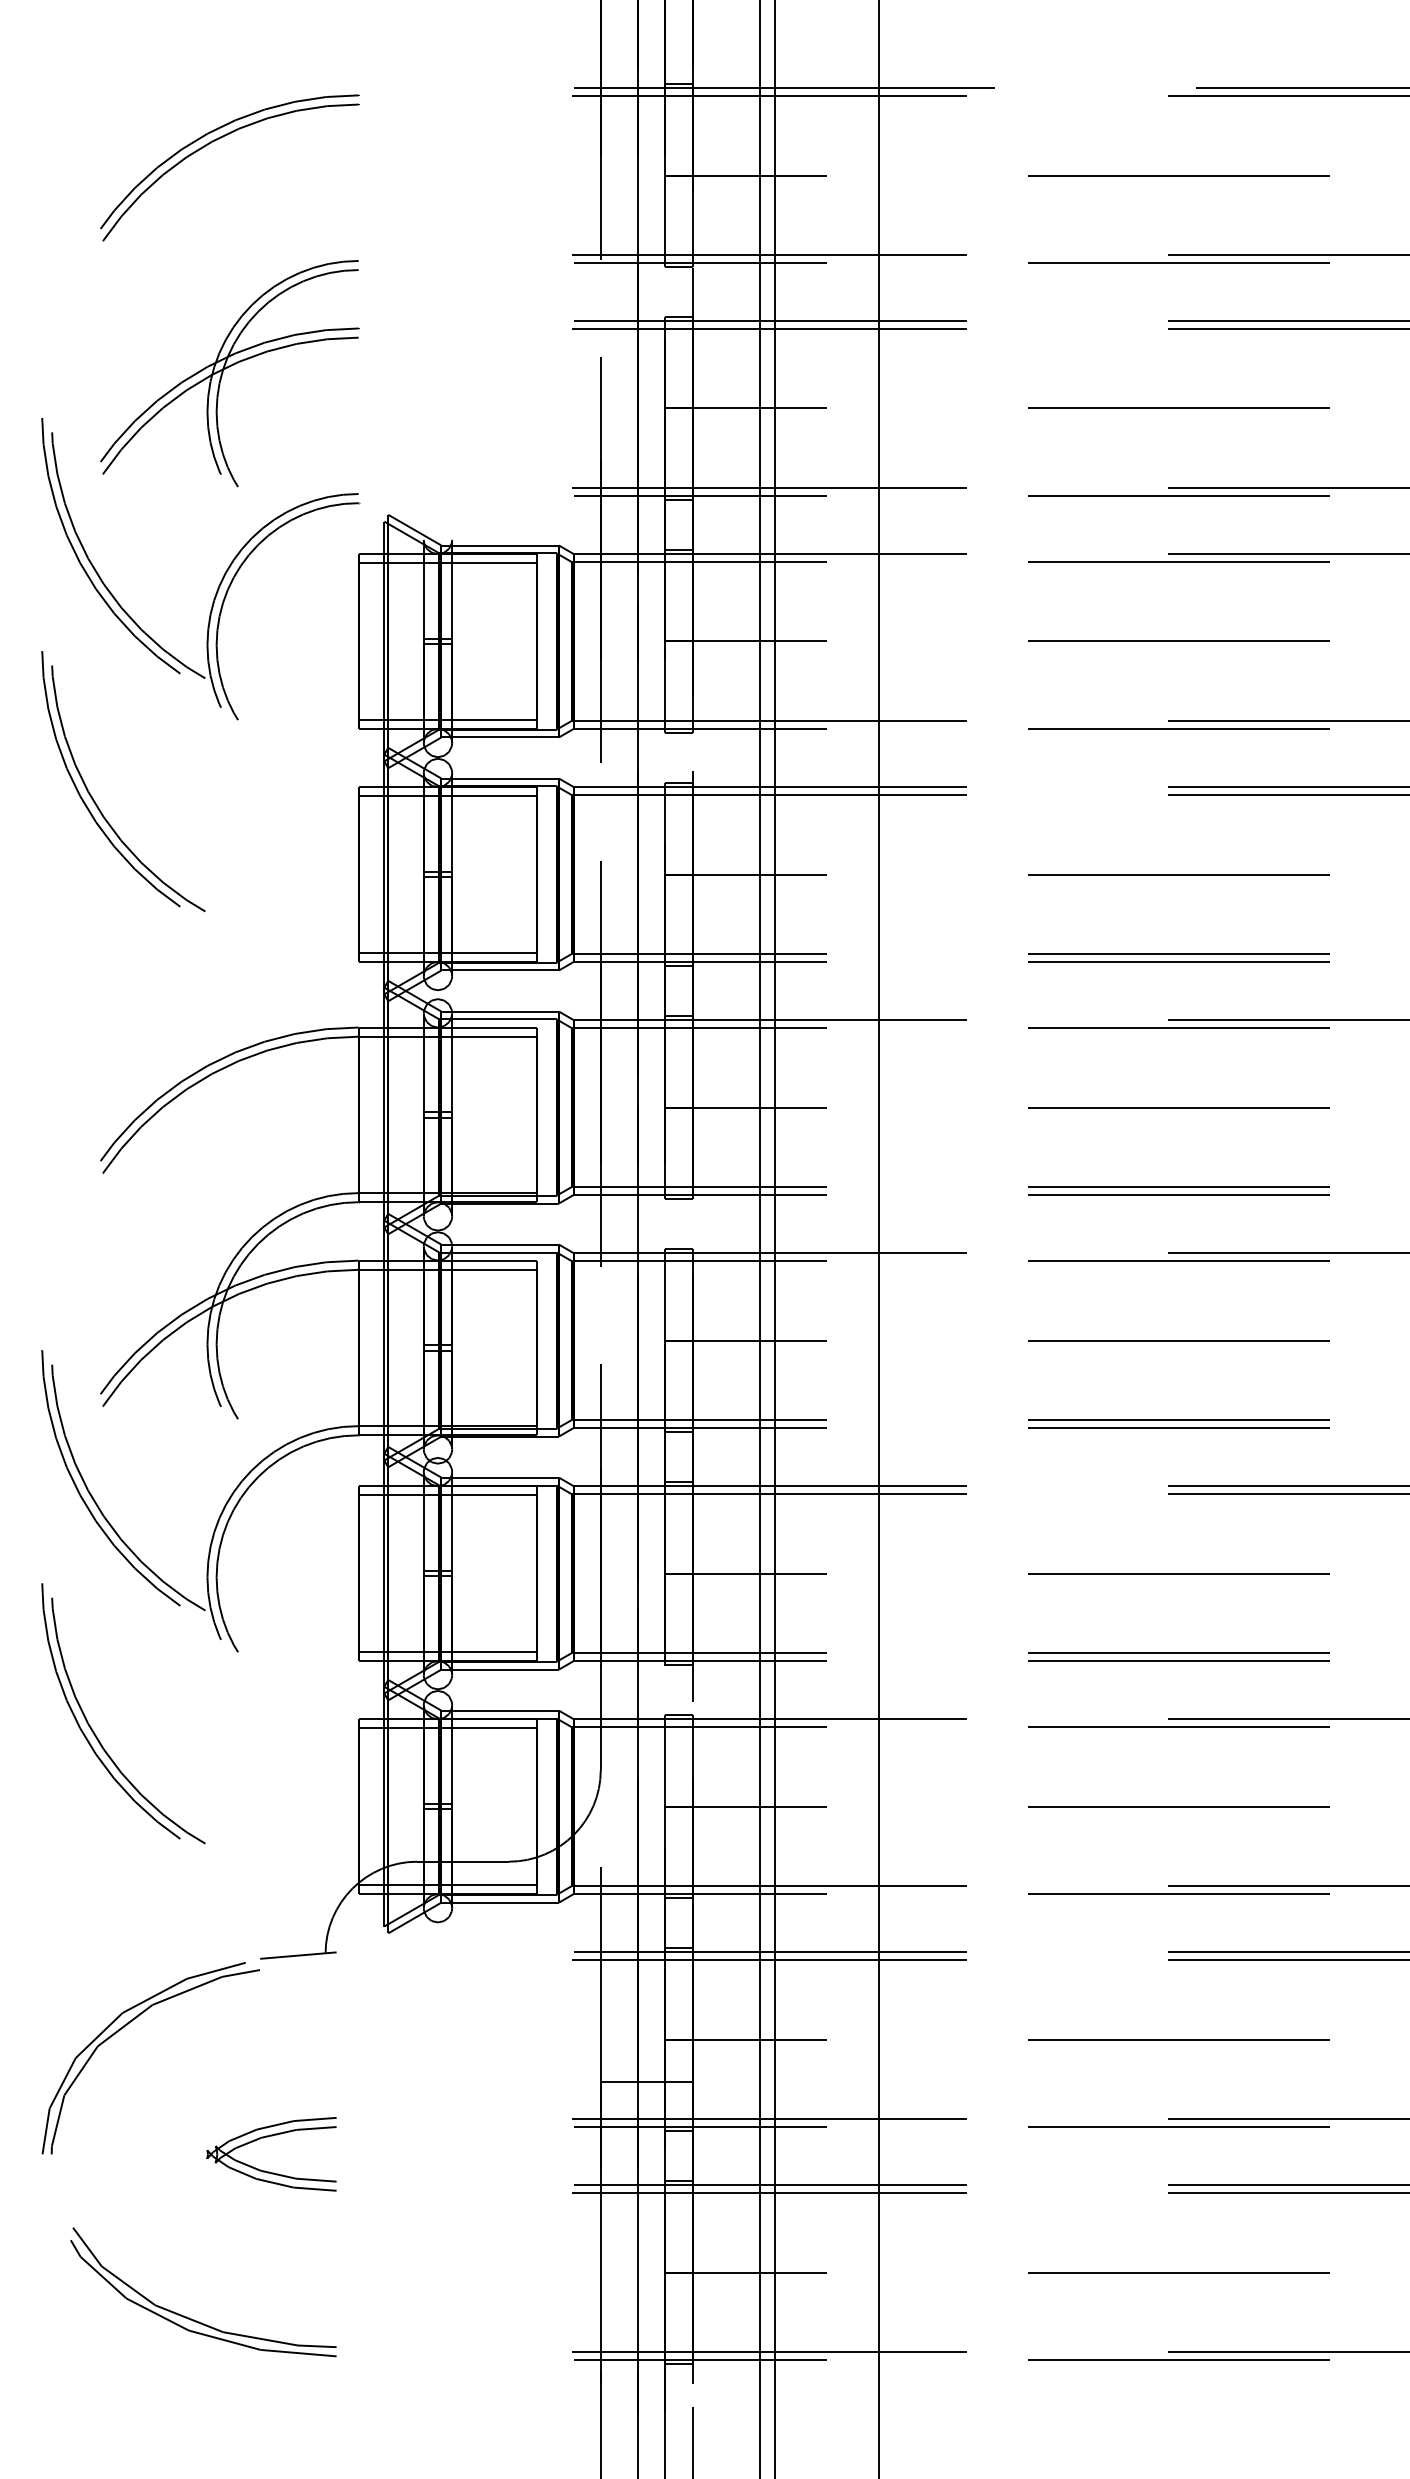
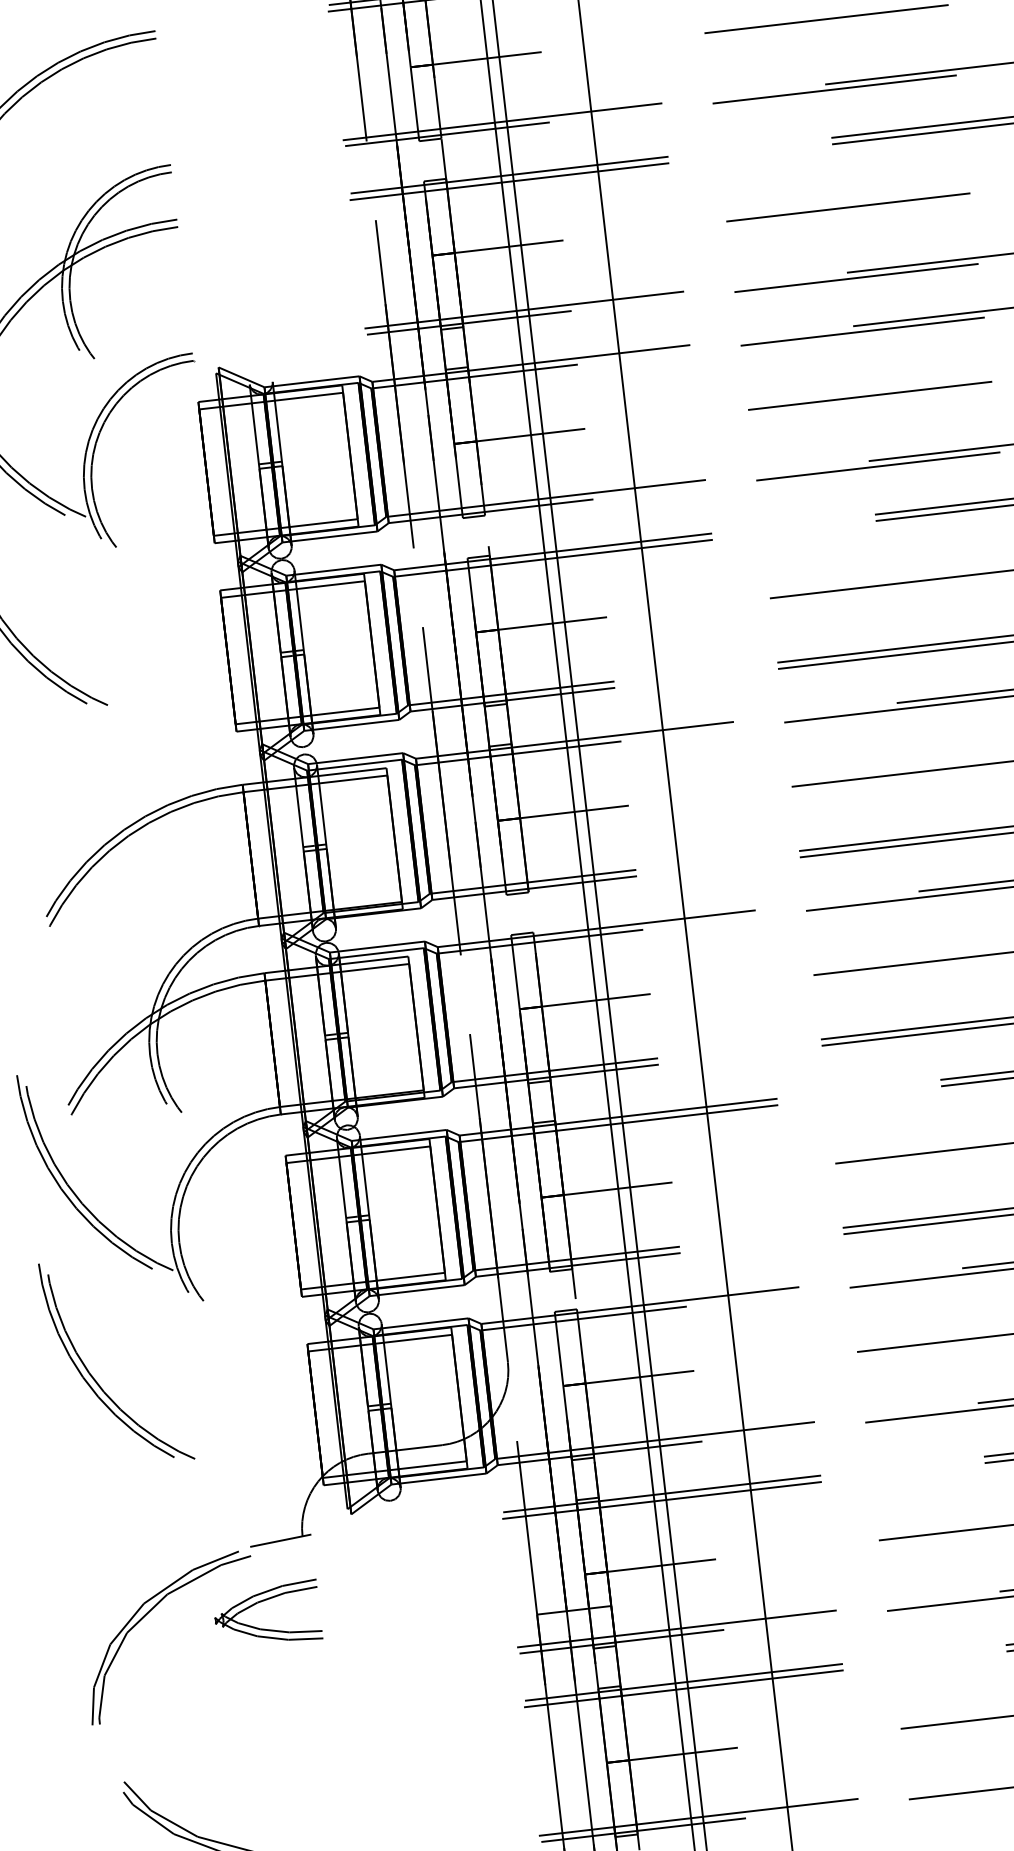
part: (265, 2170) -> (263, 1628), moved

